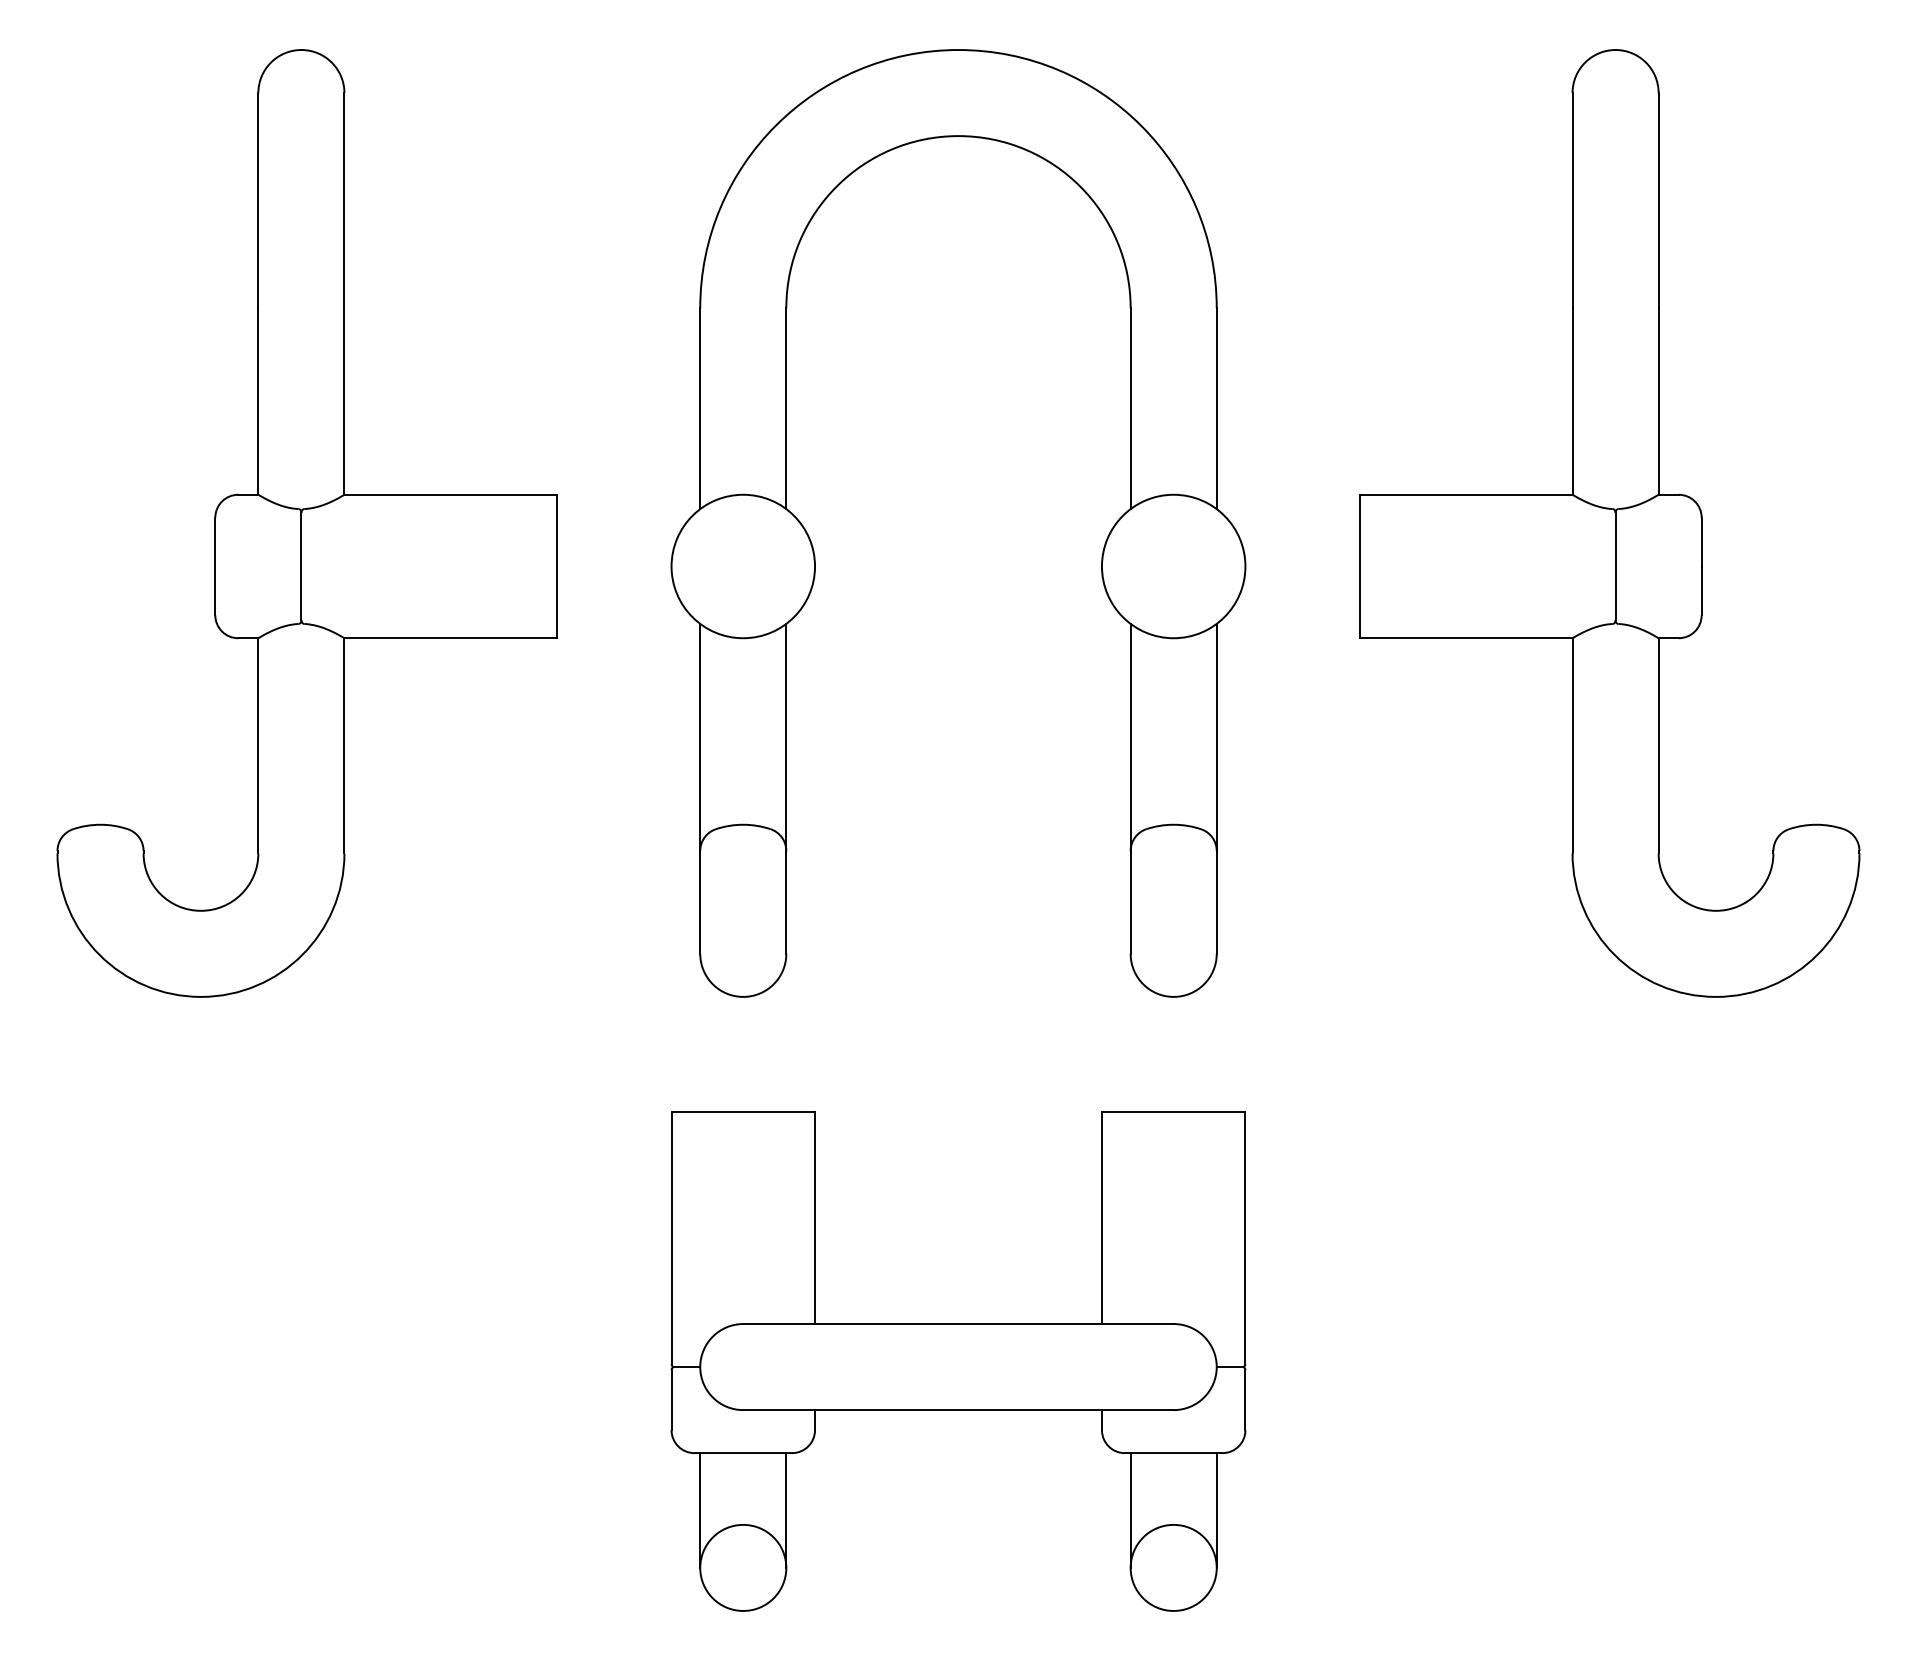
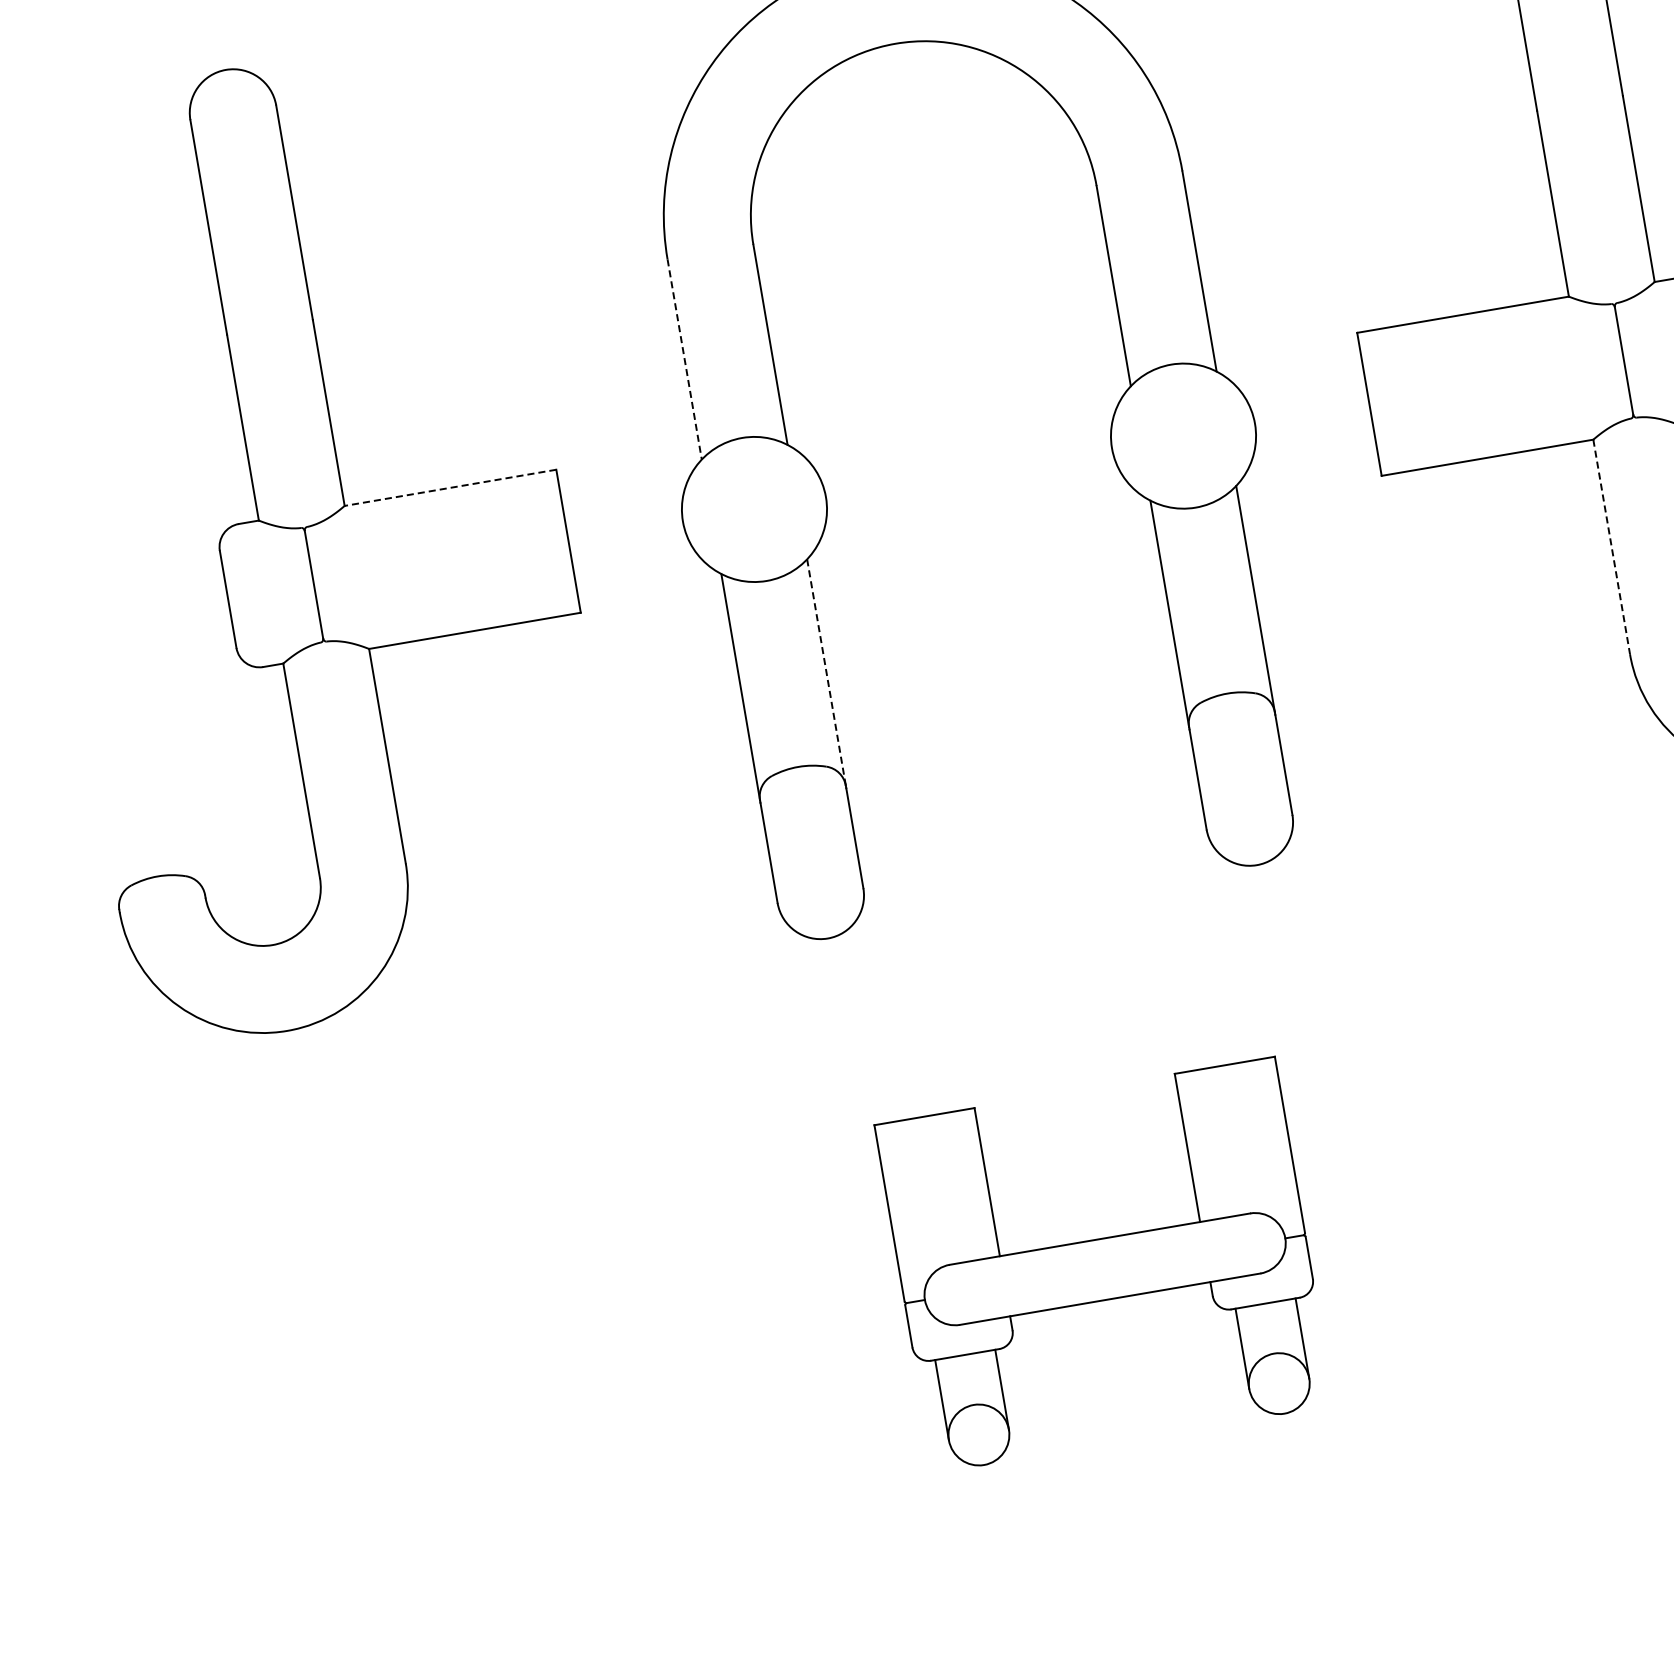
line: (700, 409) -> (685, 360), solid -> dashed
line: (450, 494) -> (450, 487), solid -> dashed
line: (786, 737) -> (826, 672), solid -> dashed
line: (1572, 745) -> (1611, 546), solid -> dashed
part: (958, 1361) -> (1104, 1265), size x0.7

